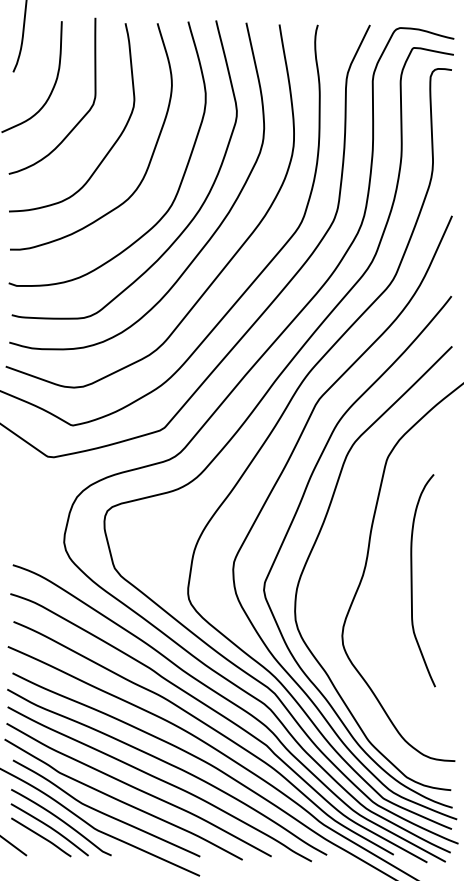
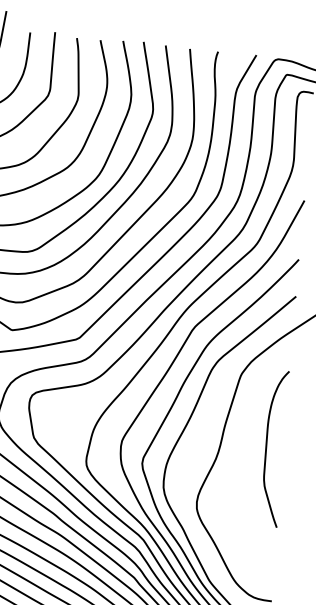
curve: (412, 580) -> (266, 447), moved

